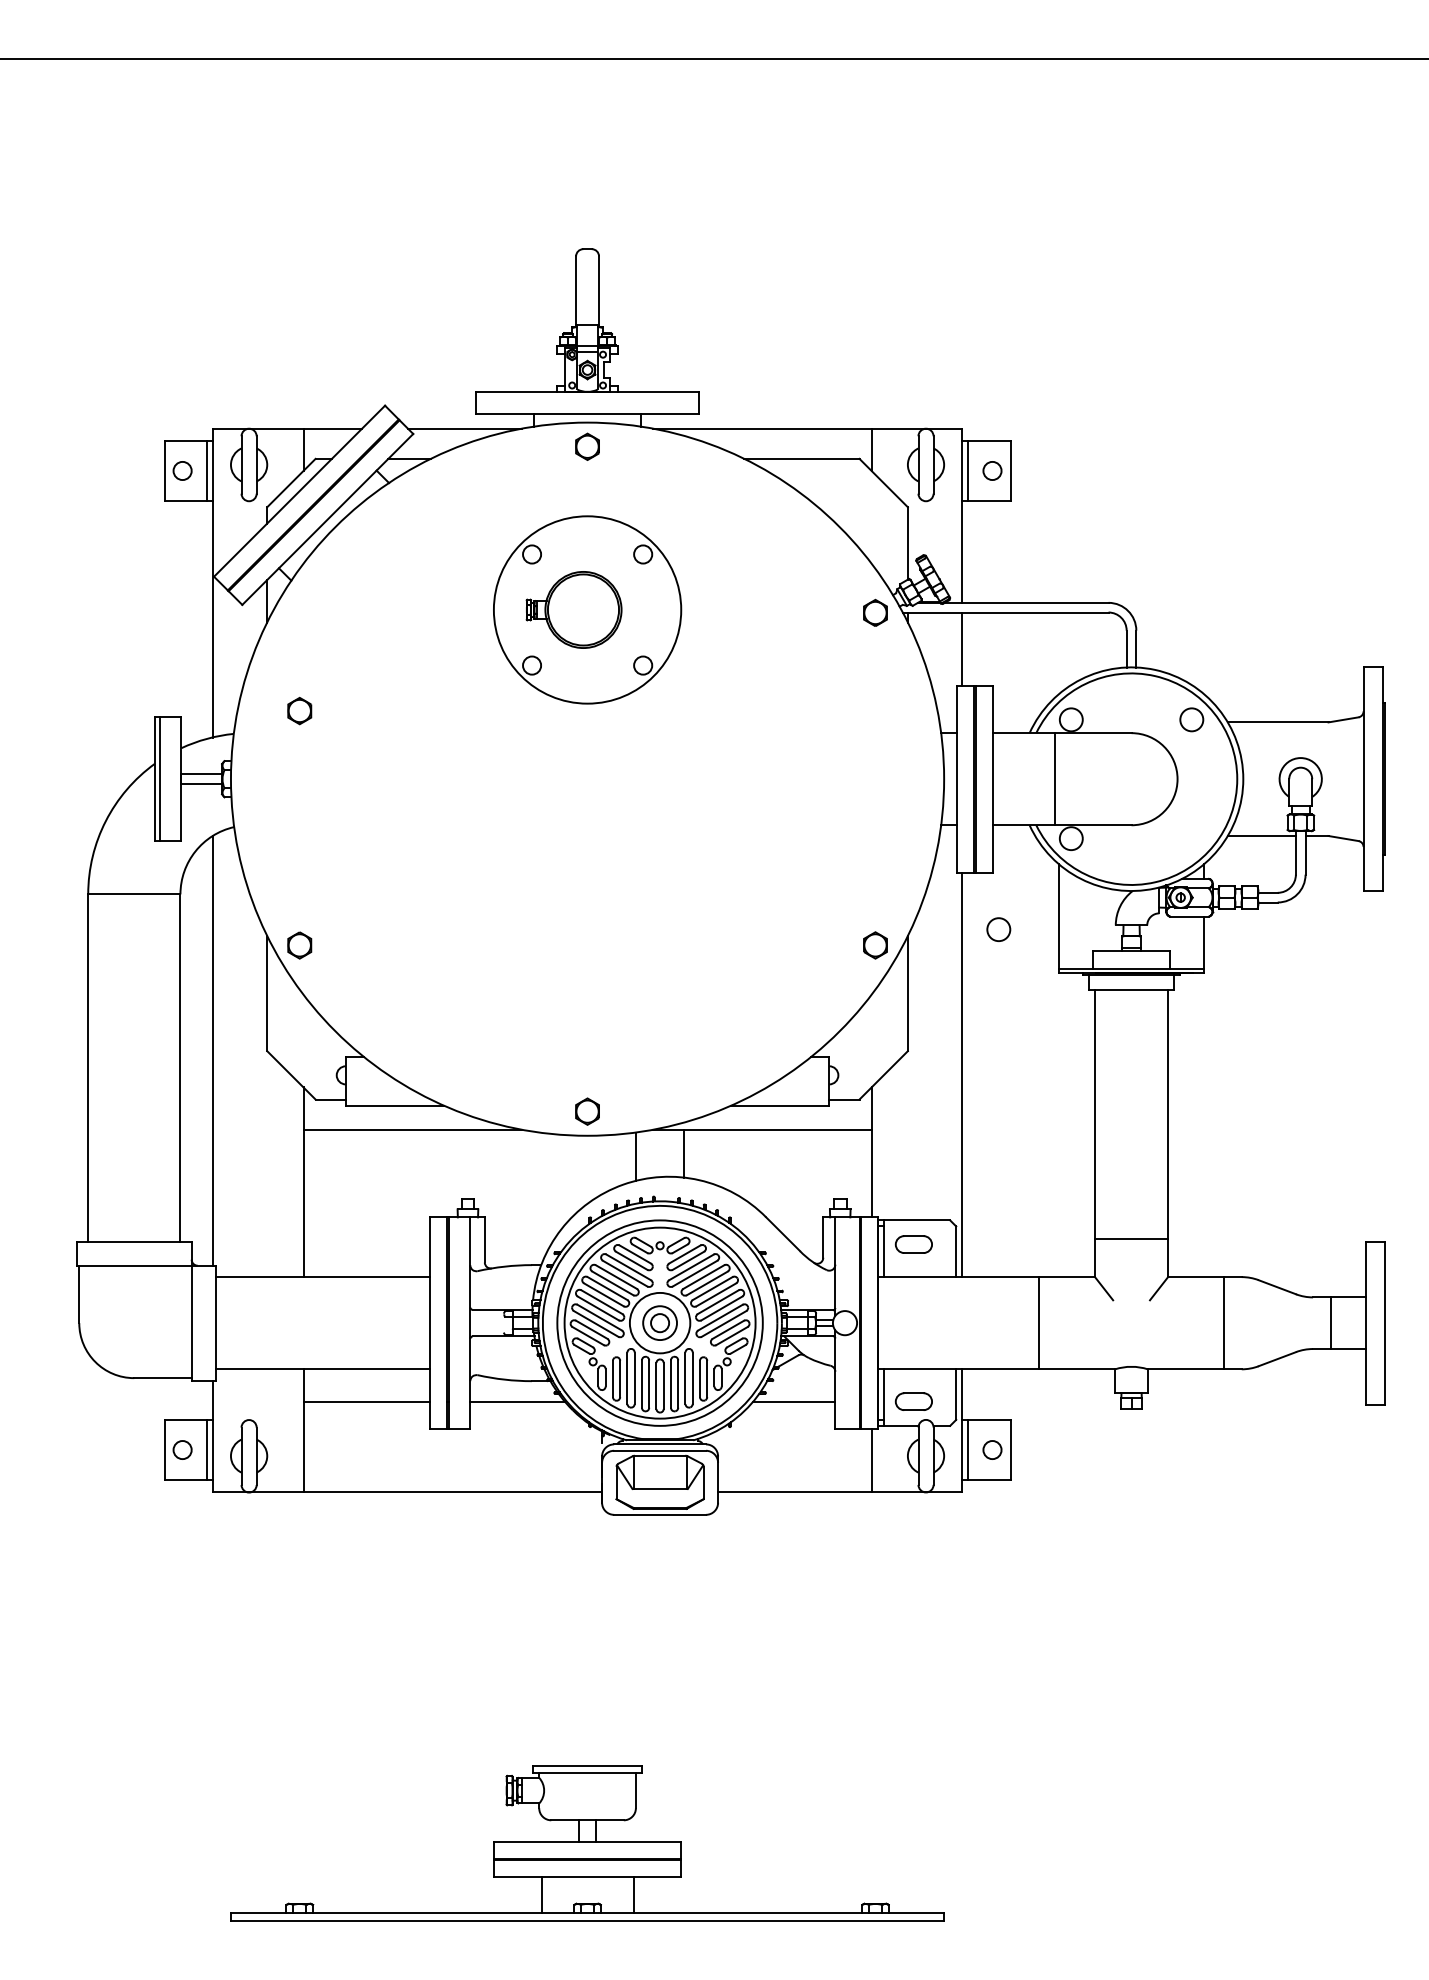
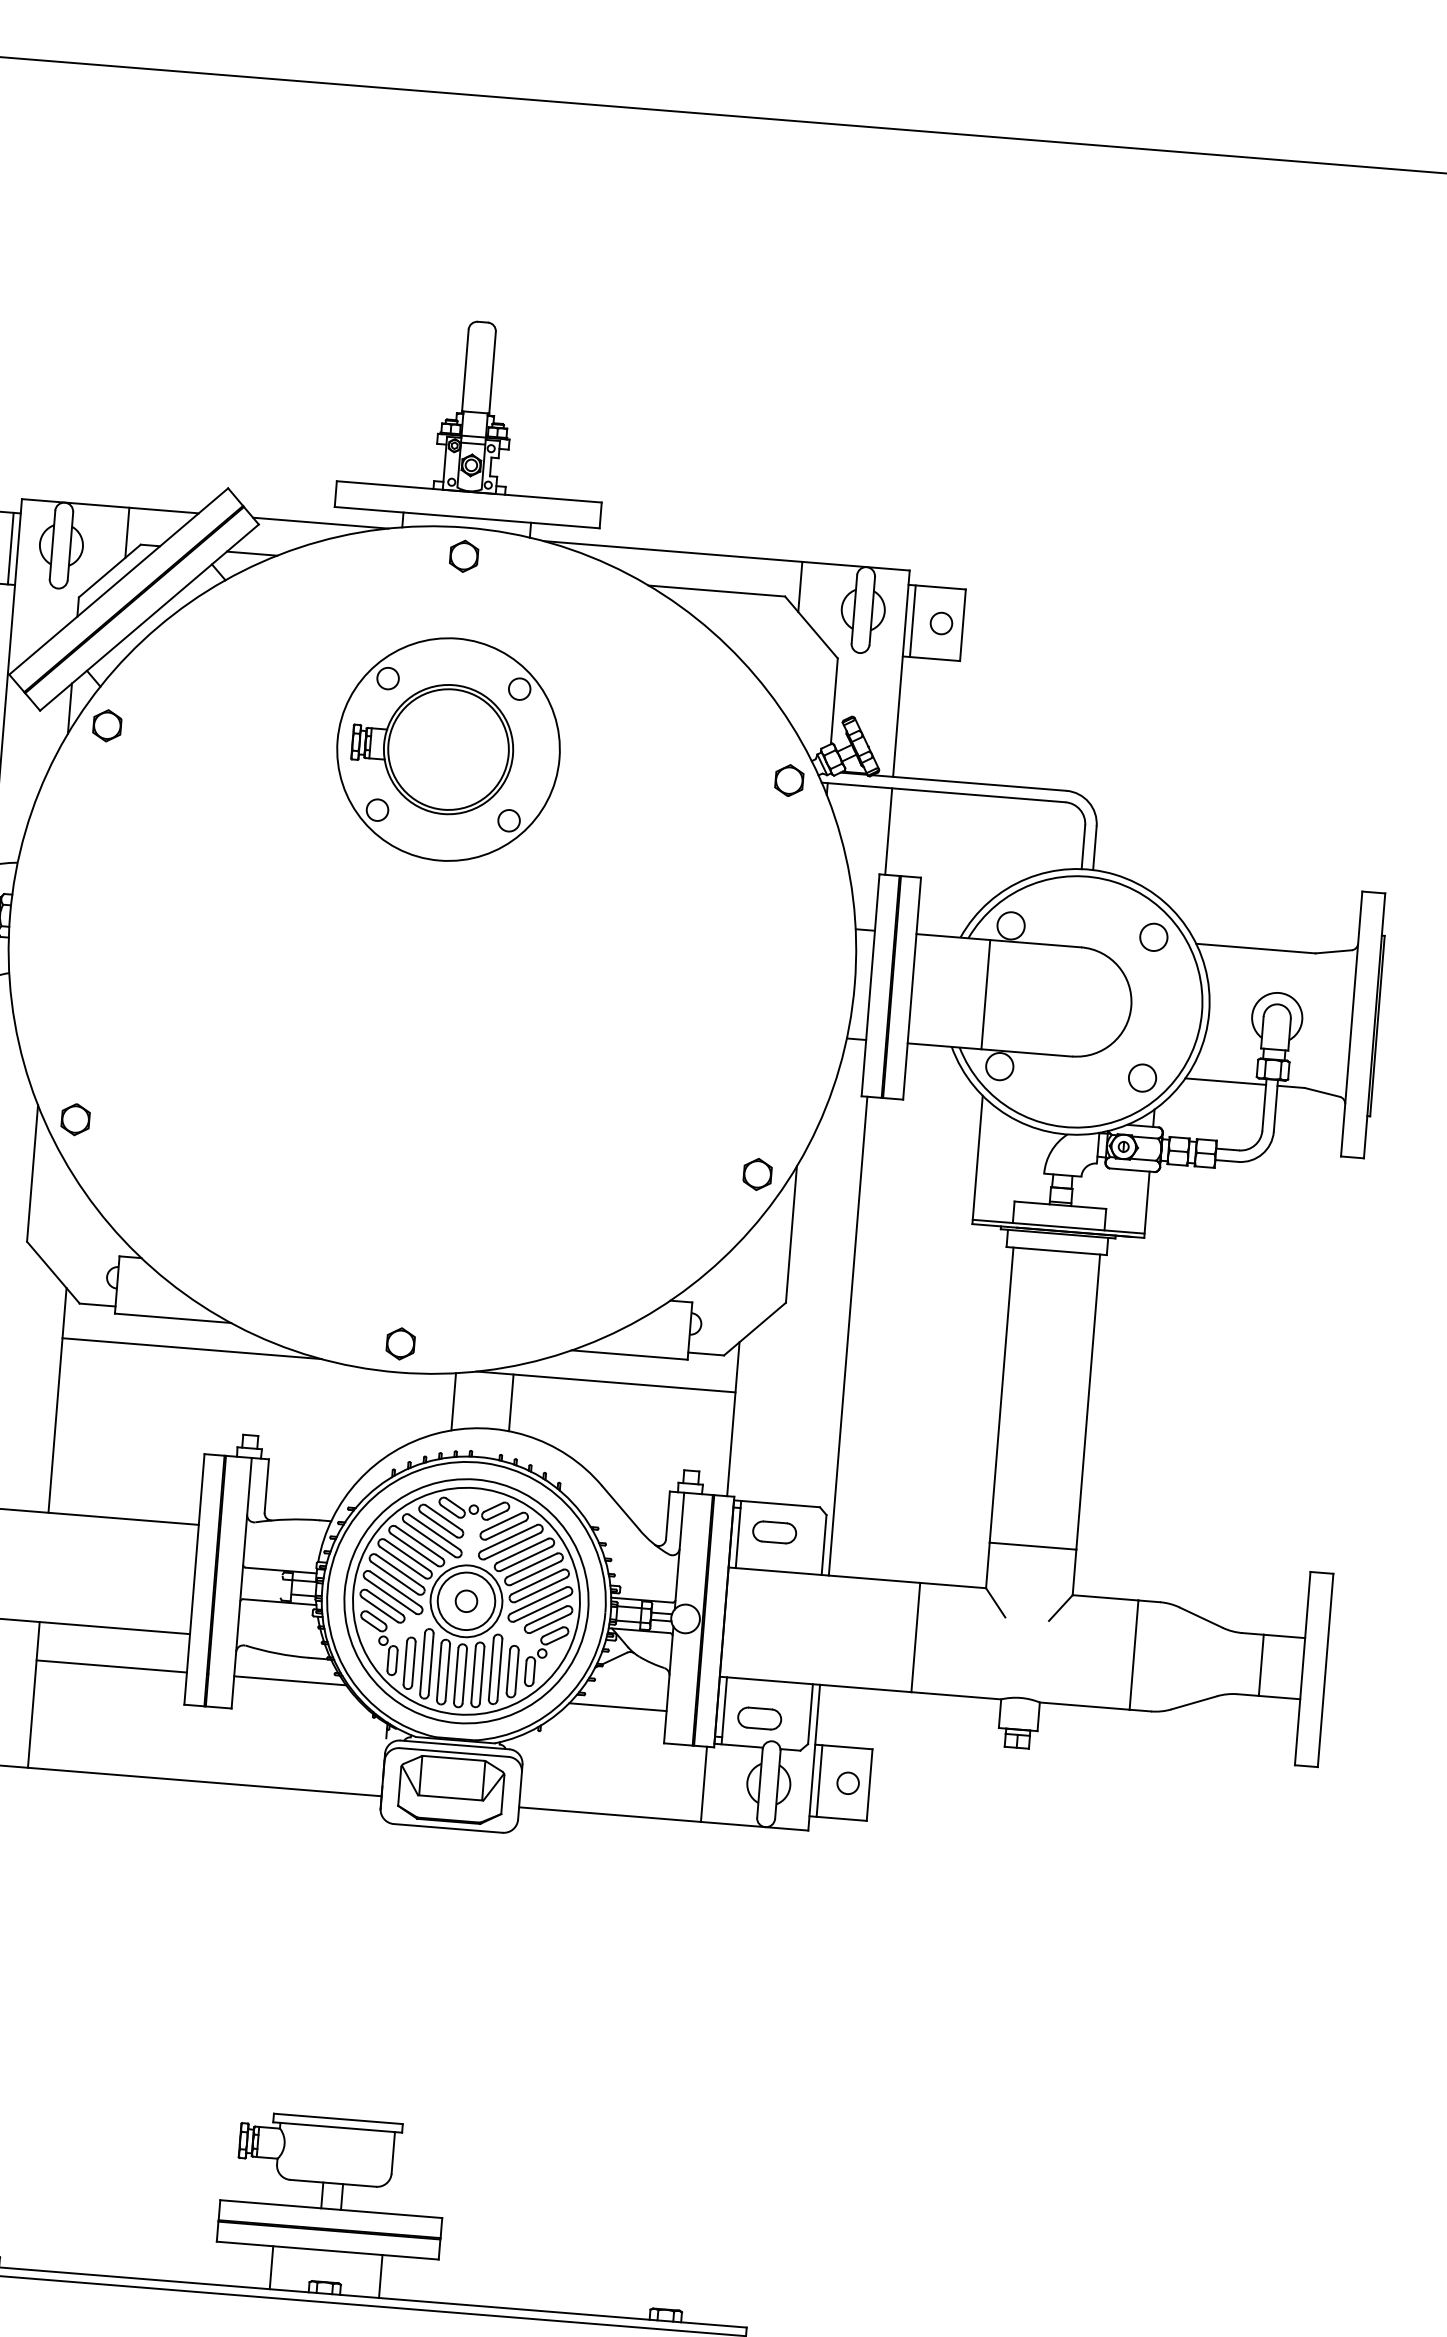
part: (573, 609) -> (431, 747), size x1.43
part: (299, 710) -> (107, 725), moved
circle: (998, 929) -> (1142, 1077), moved
circle: (659, 1322) -> (465, 1600), size x1.43

